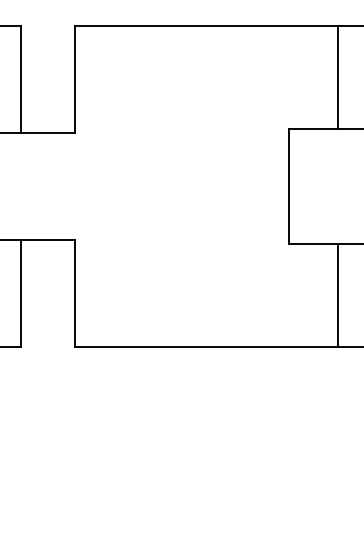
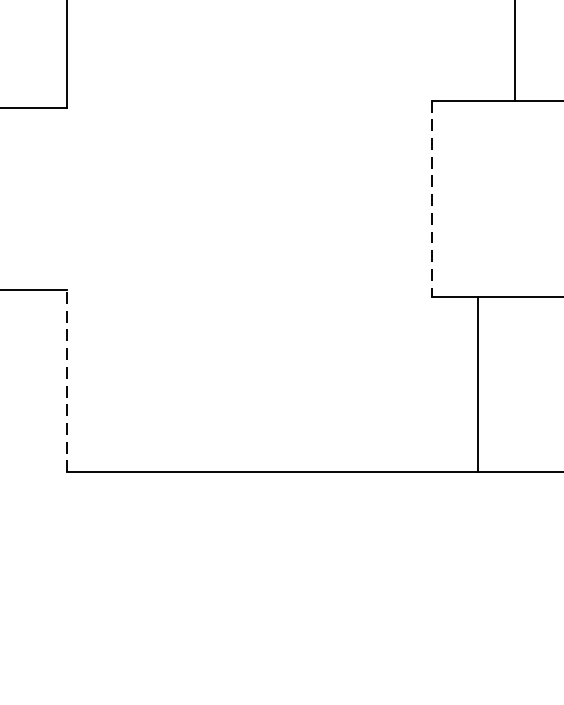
line: (289, 186) -> (432, 199), solid -> dashed
line: (74, 293) -> (66, 381), solid -> dashed
line: (338, 295) -> (478, 384), moved

